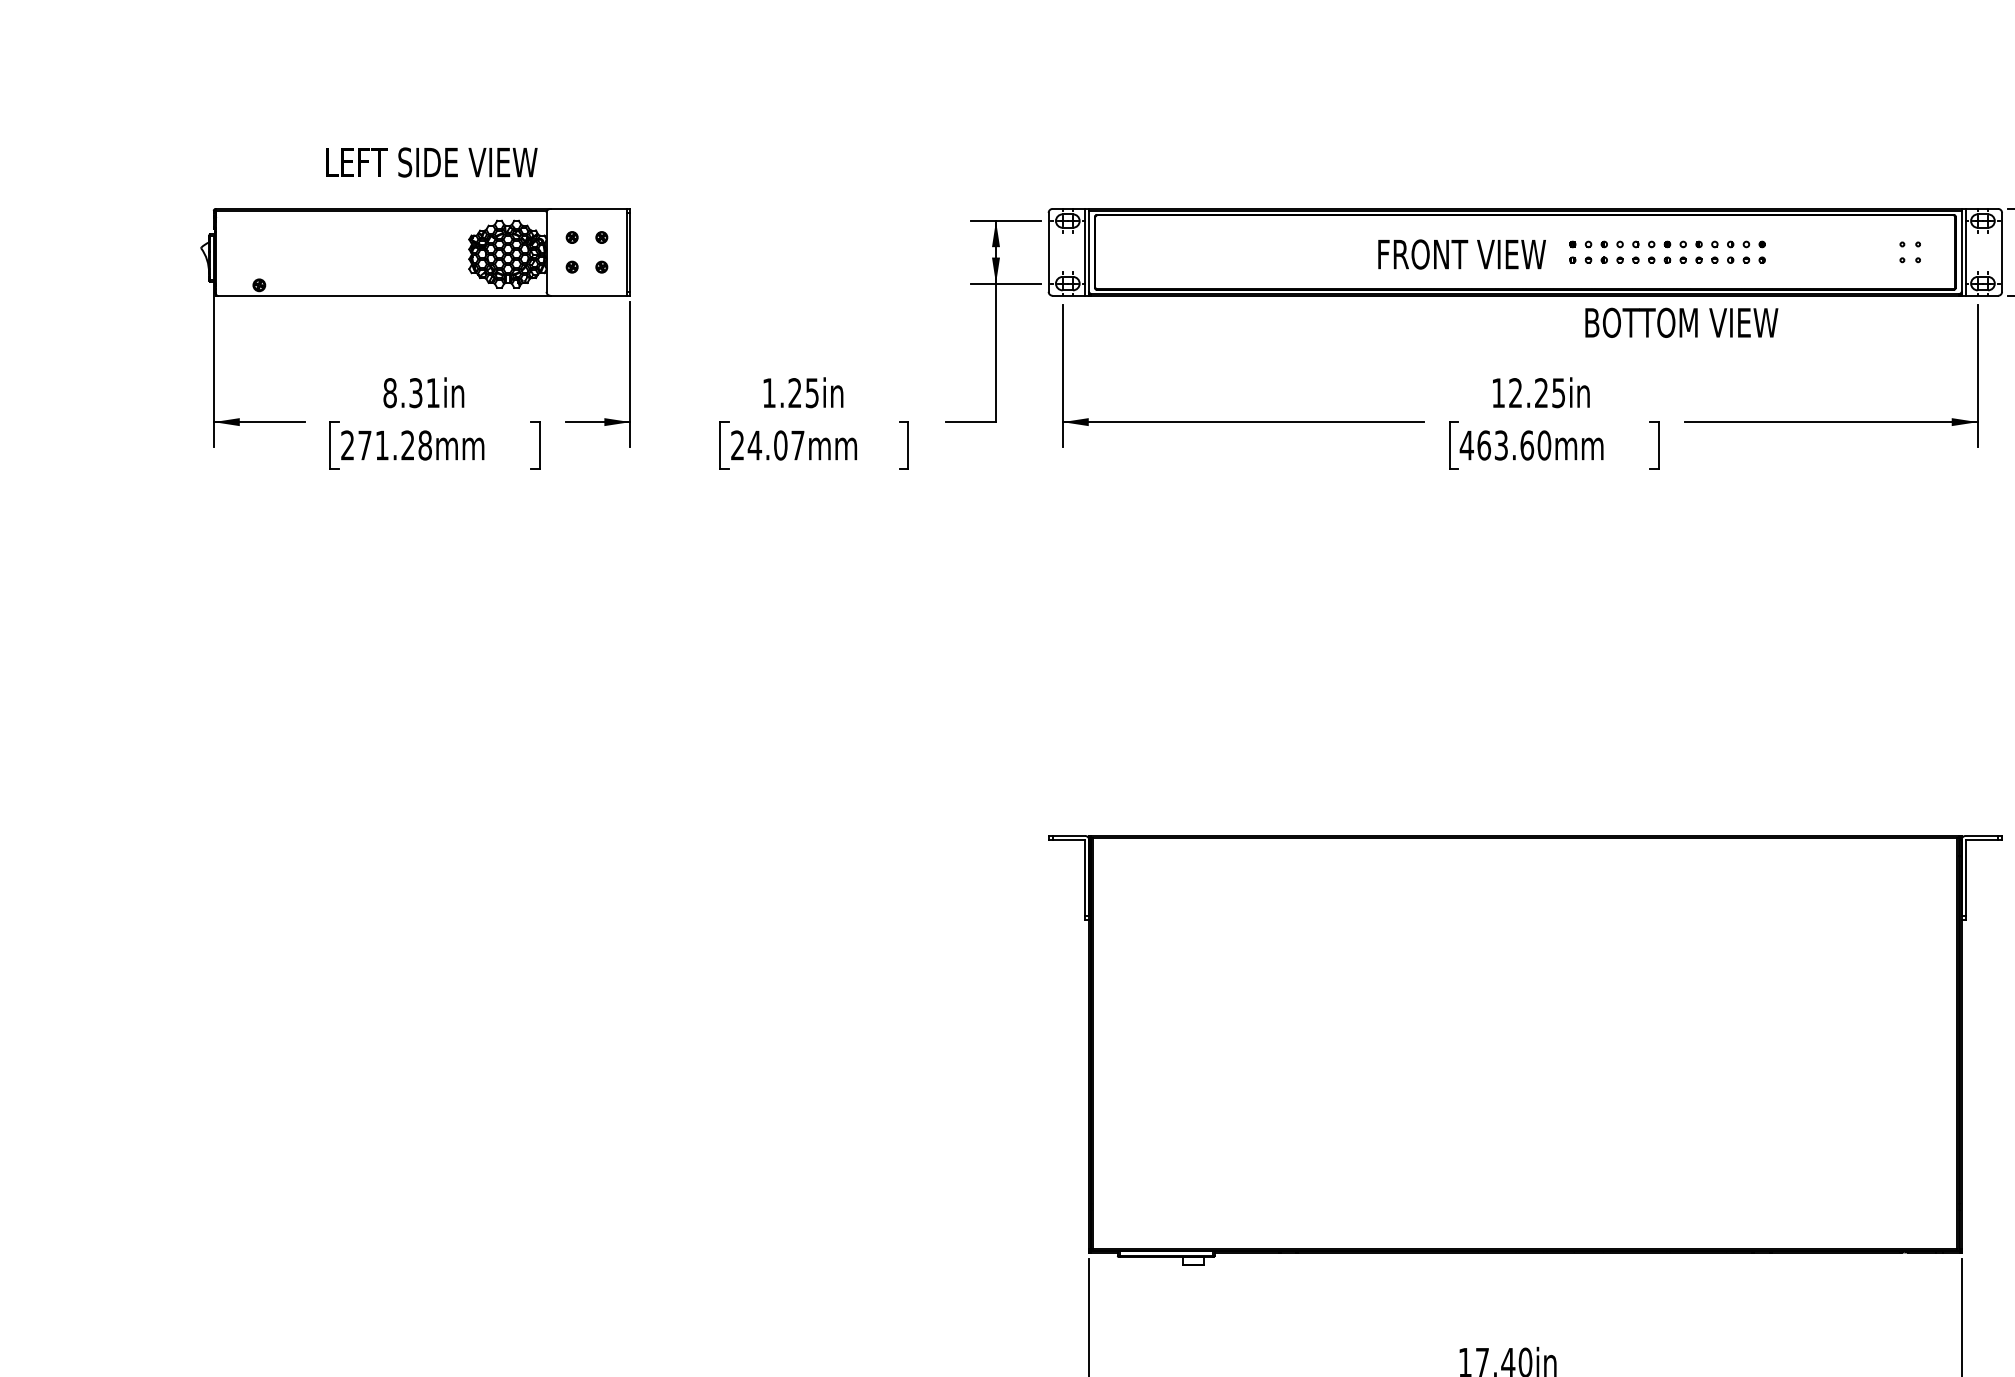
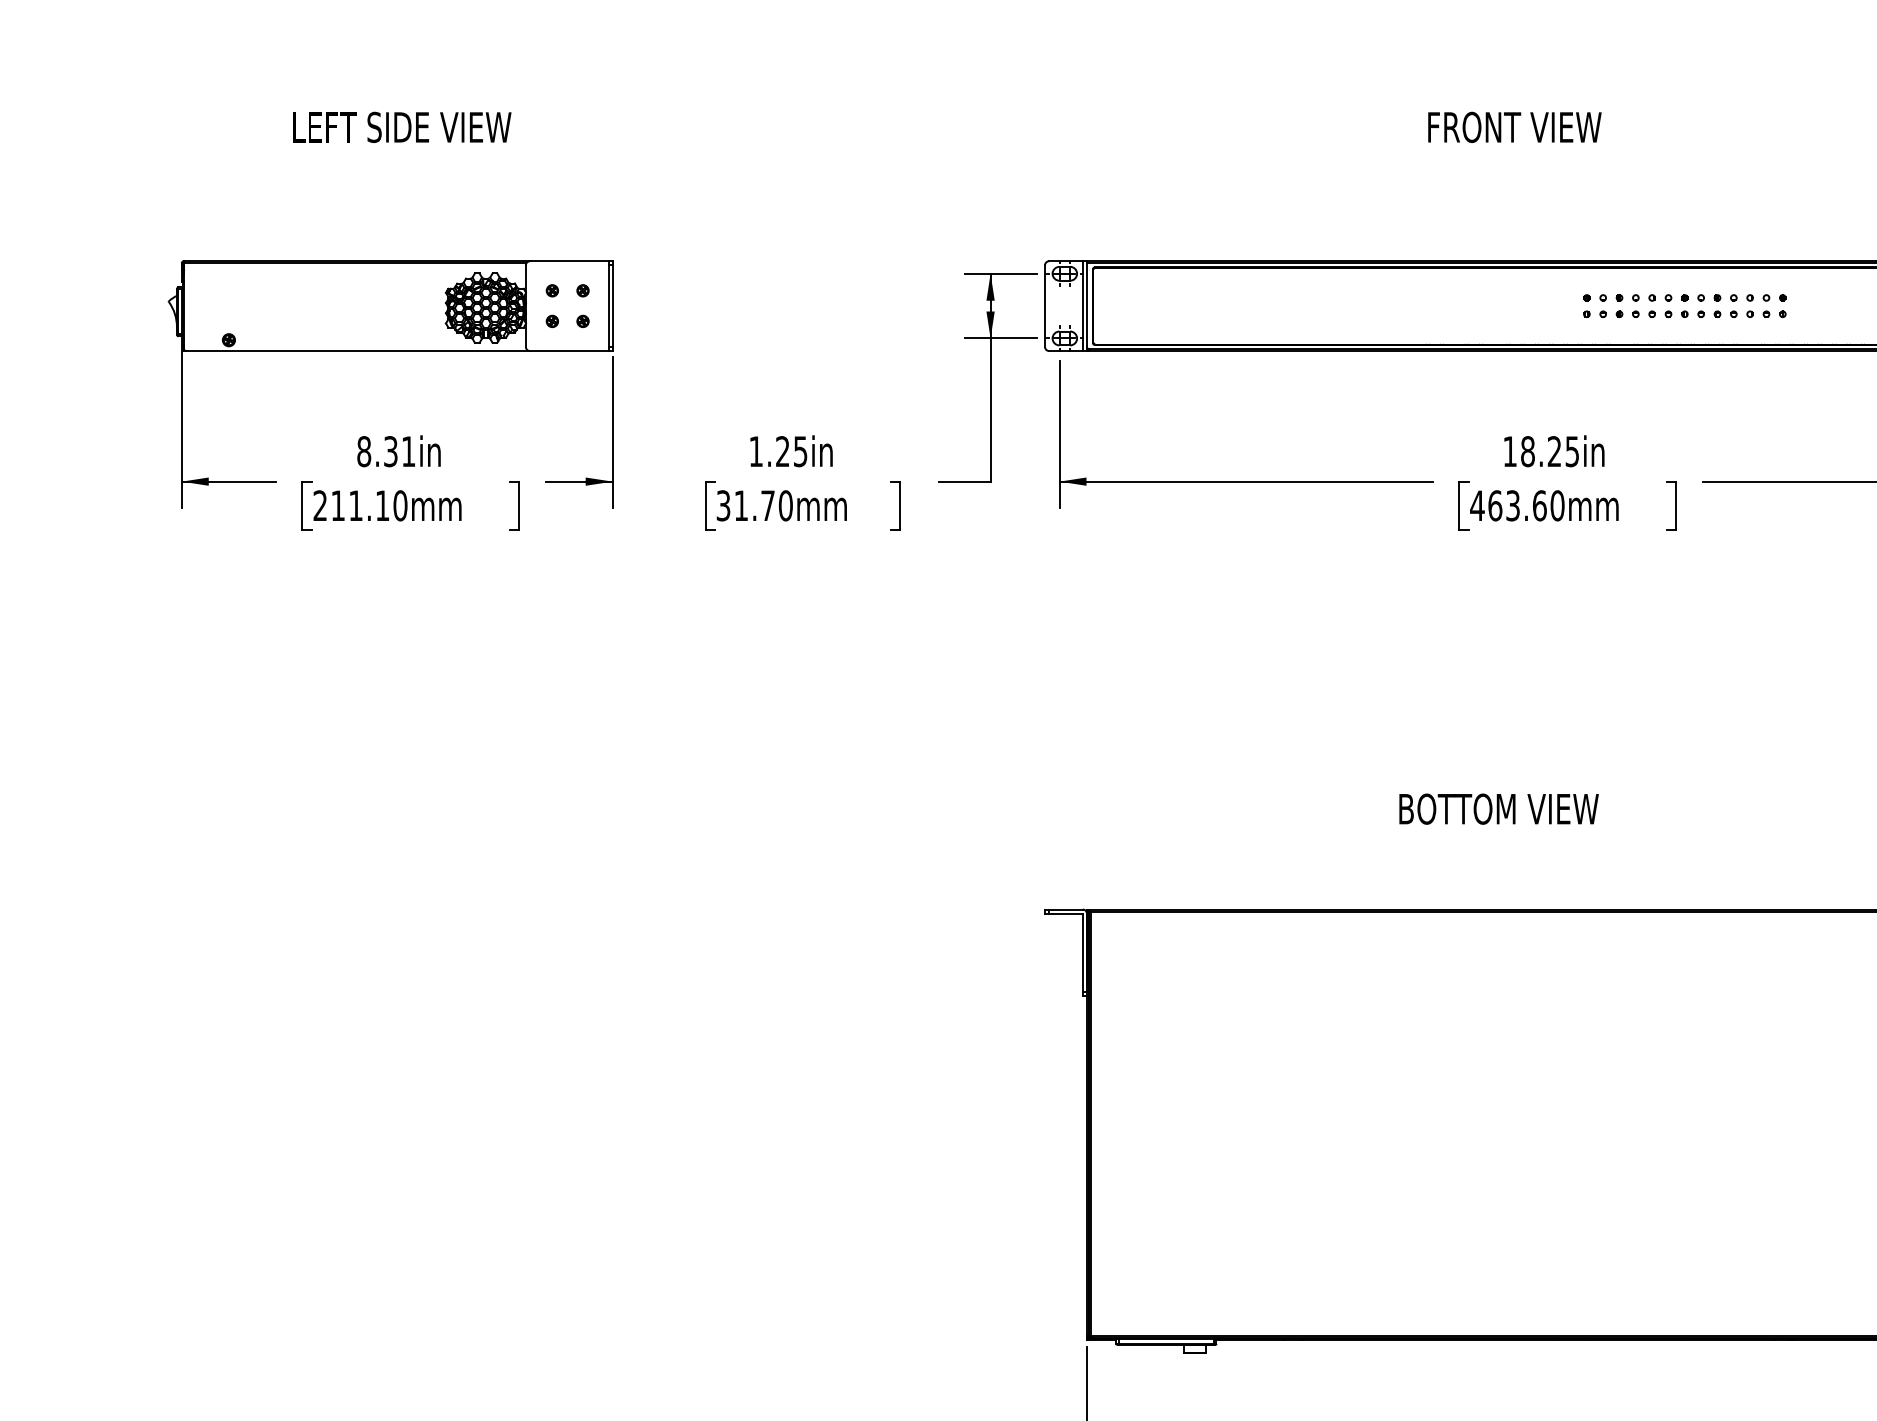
text: (431, 162) -> (401, 127), moved
text: (1461, 254) -> (1514, 127), moved
text: (1681, 322) -> (1498, 808), moved
text: (1515, 393) -> (1527, 452), 12.25in -> 18.25in
text: (395, 445) -> (369, 505), 271.28mm -> 211.10mm
text: (767, 445) -> (754, 505), 24.07mm -> 31.70mm

